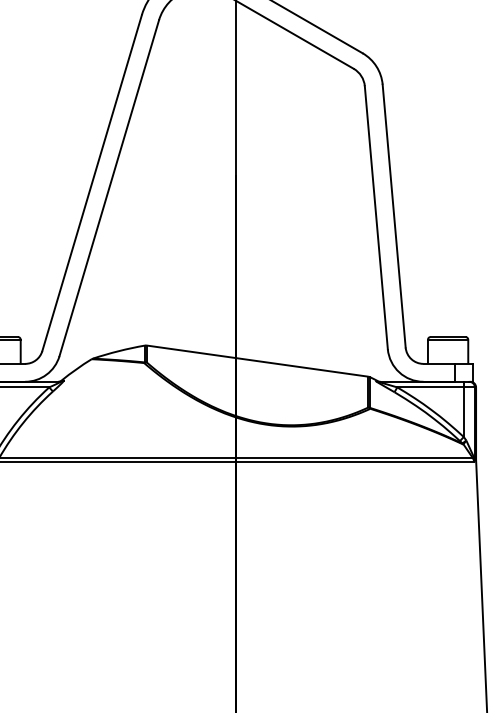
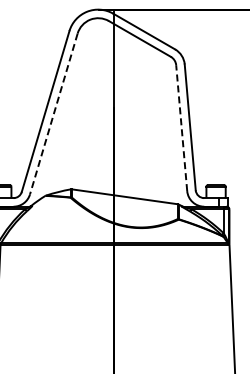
line: (108, 187) -> (53, 113), solid -> dashed
line: (375, 216) -> (181, 127), solid -> dashed

